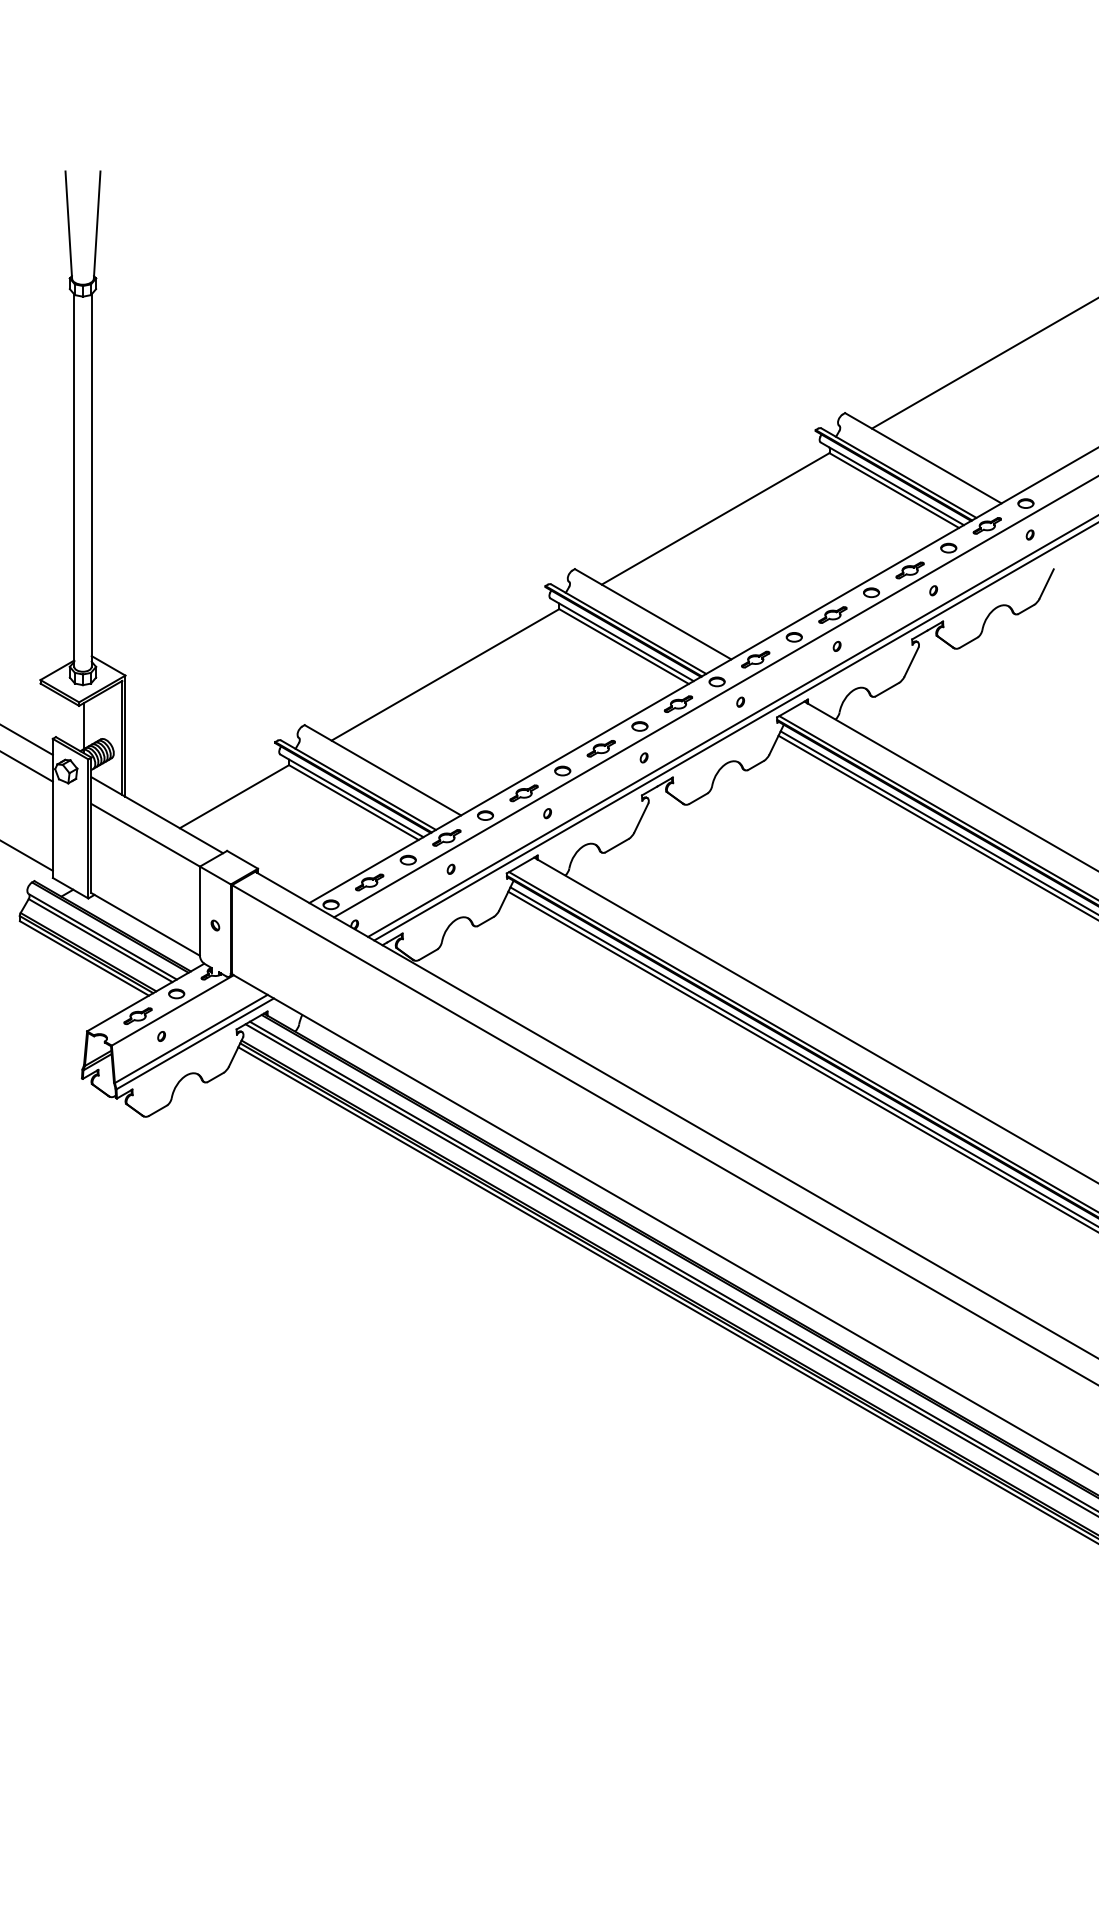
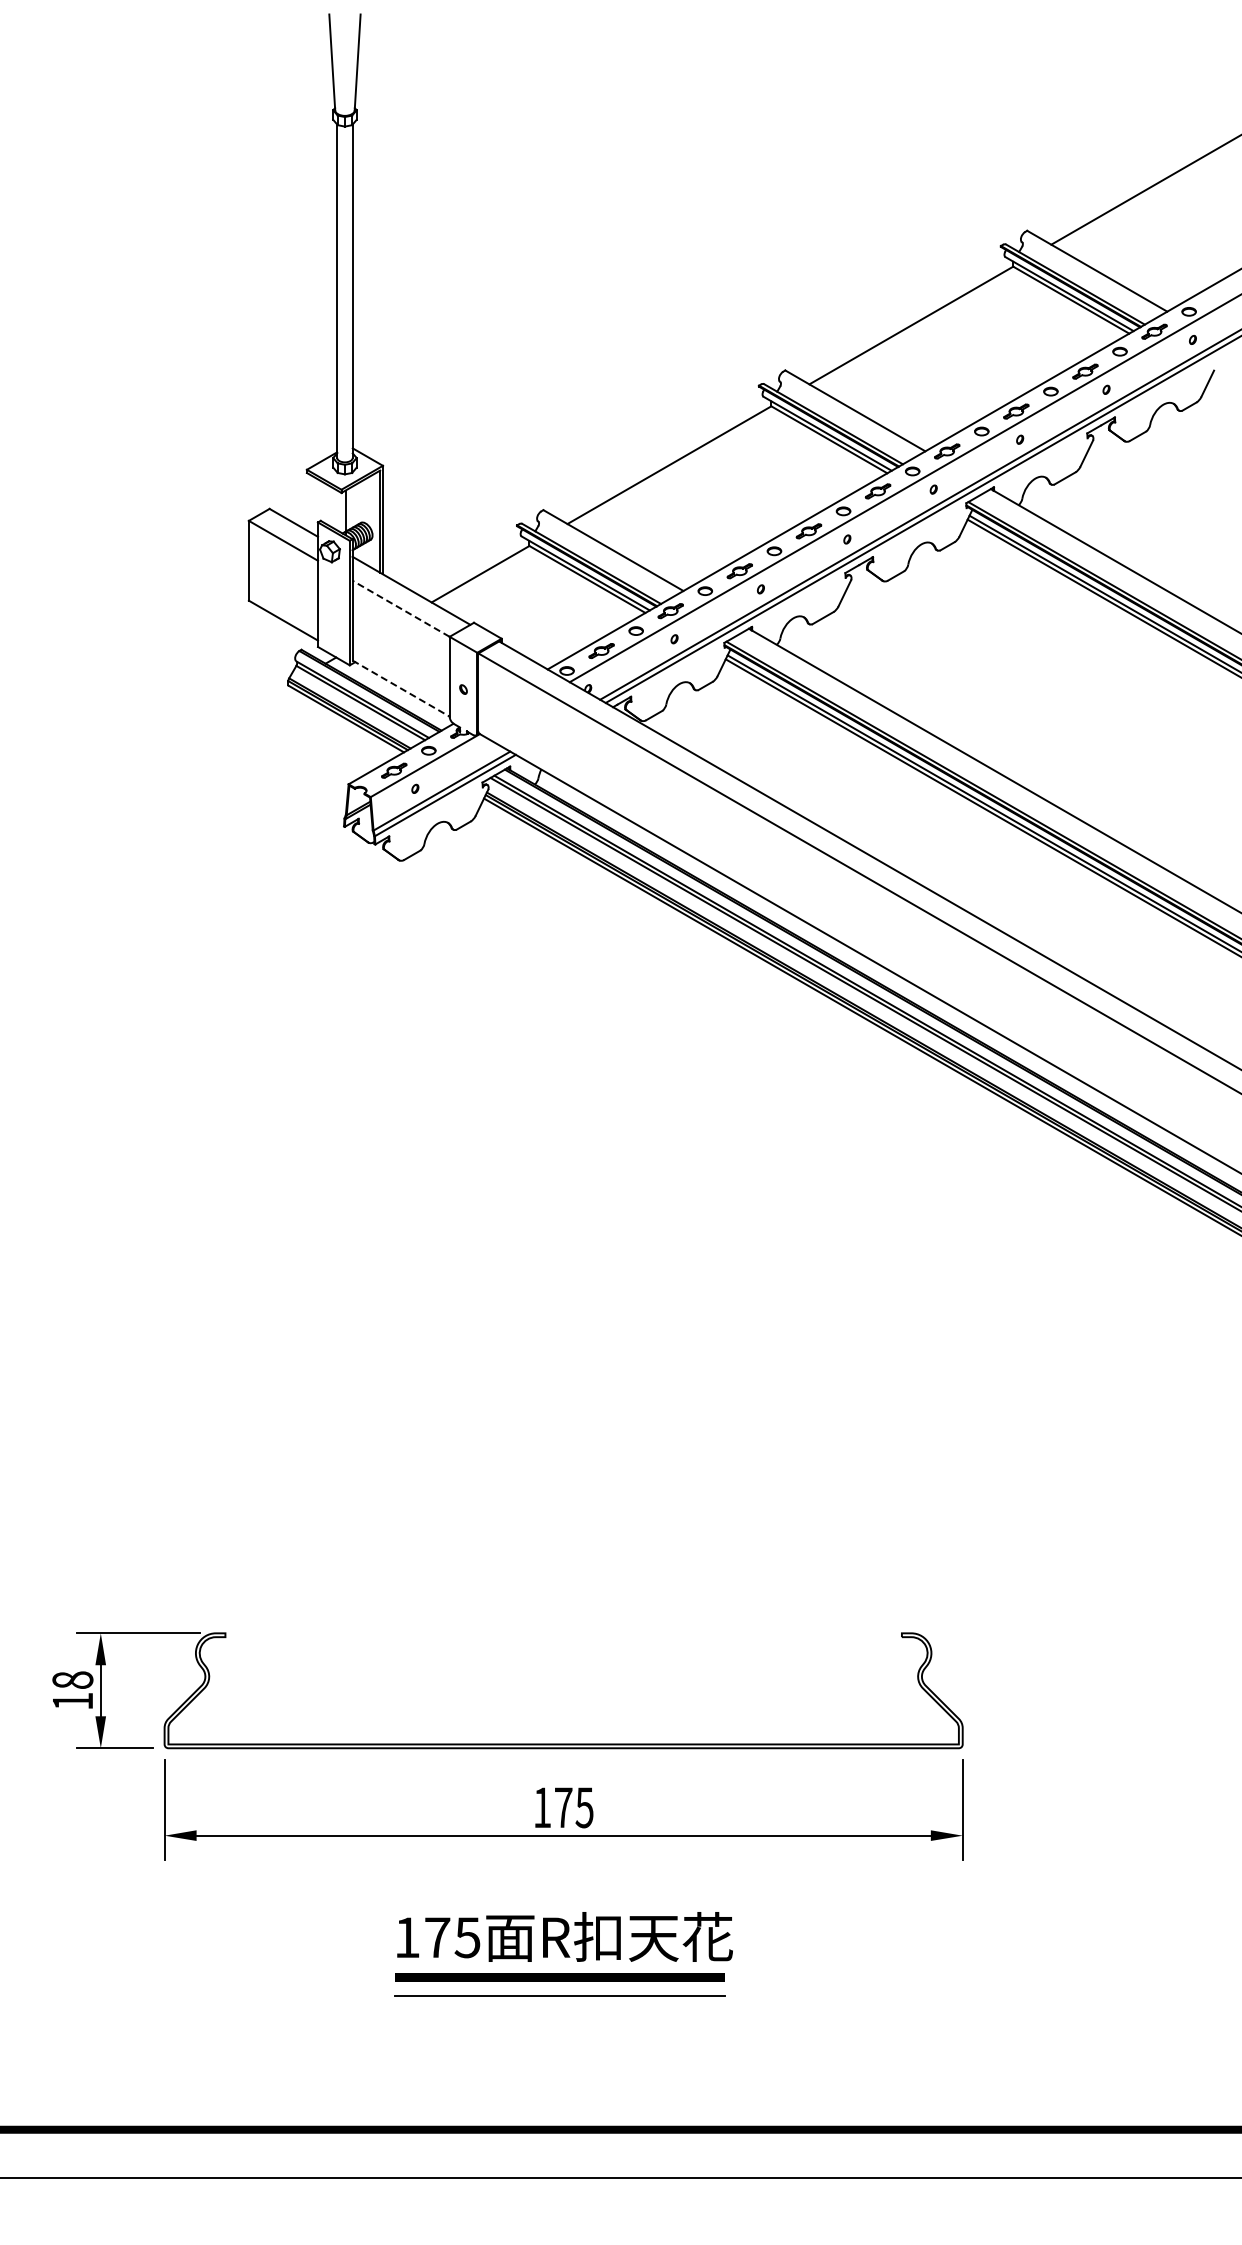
line: (145, 834) -> (400, 608), solid -> dashed
line: (146, 924) -> (401, 688), solid -> dashed

